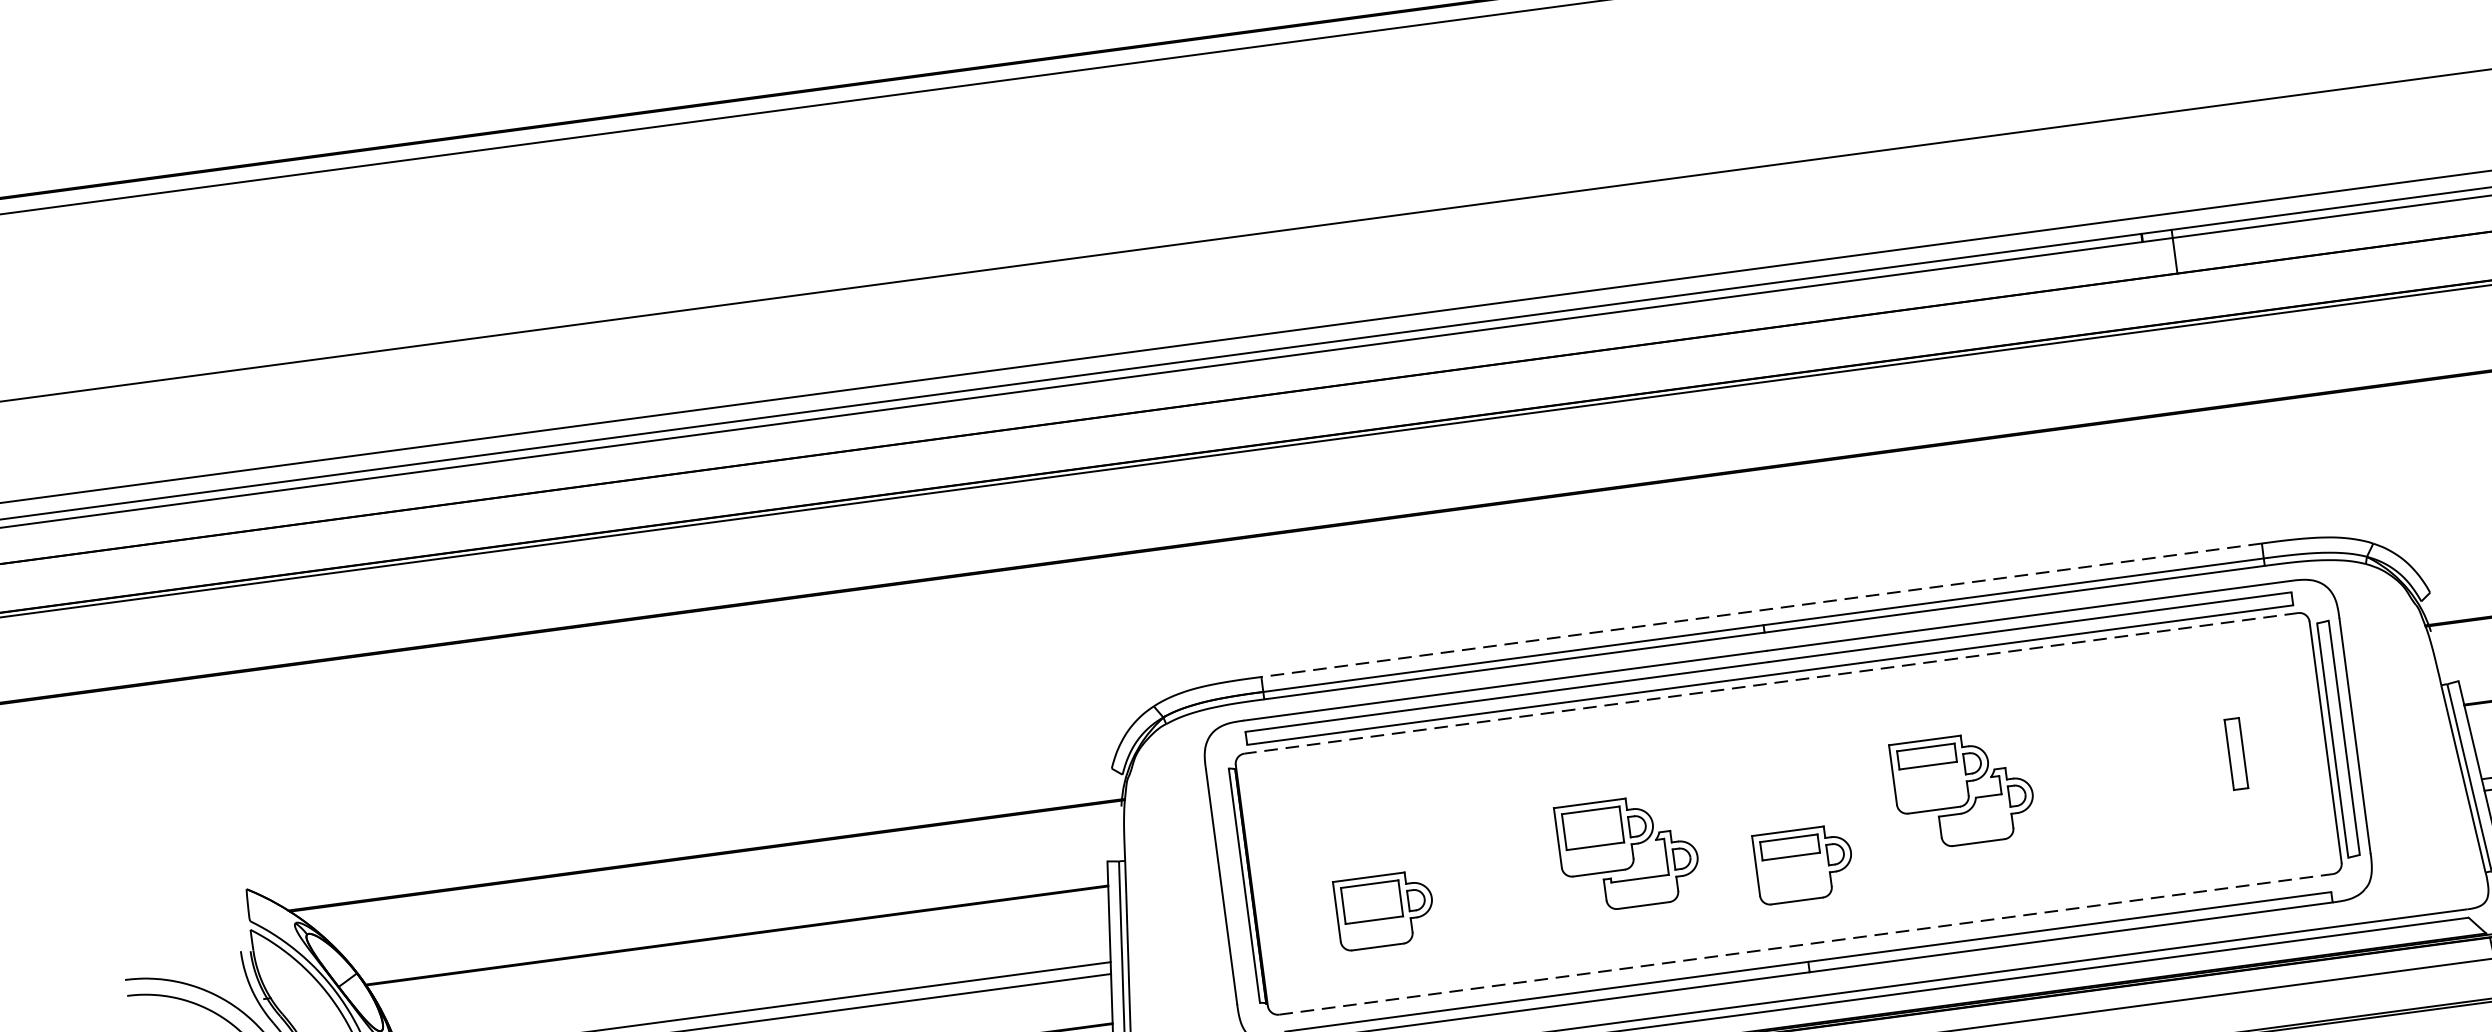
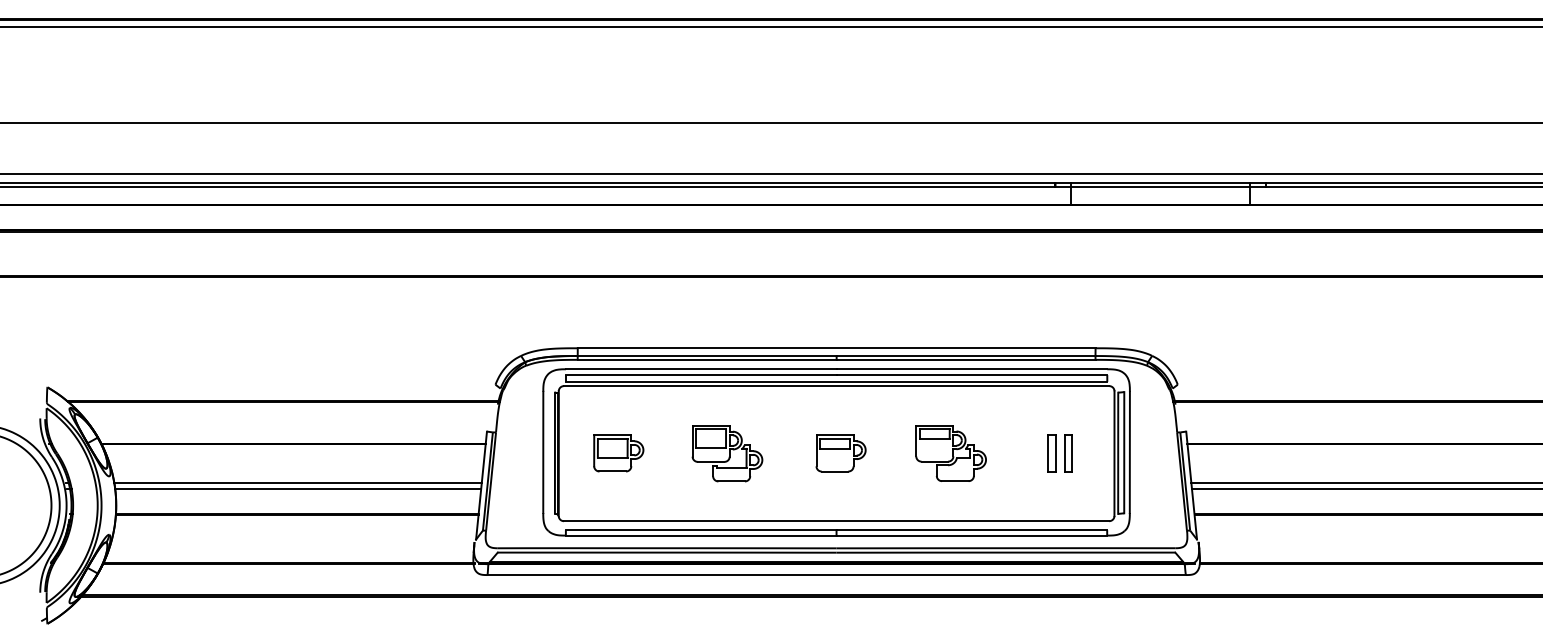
line: (1761, 610) -> (836, 348), dashed -> solid
line: (1771, 684) -> (836, 386), dashed -> solid
part: (2203, 758) -> (1051, 453), added
part: (1962, 790) -> (950, 453), moved
part: (1628, 852) -> (727, 453), moved
part: (1803, 864) -> (840, 453), moved
part: (1384, 910) -> (618, 453), moved
line: (1805, 945) -> (836, 521), dashed -> solid

